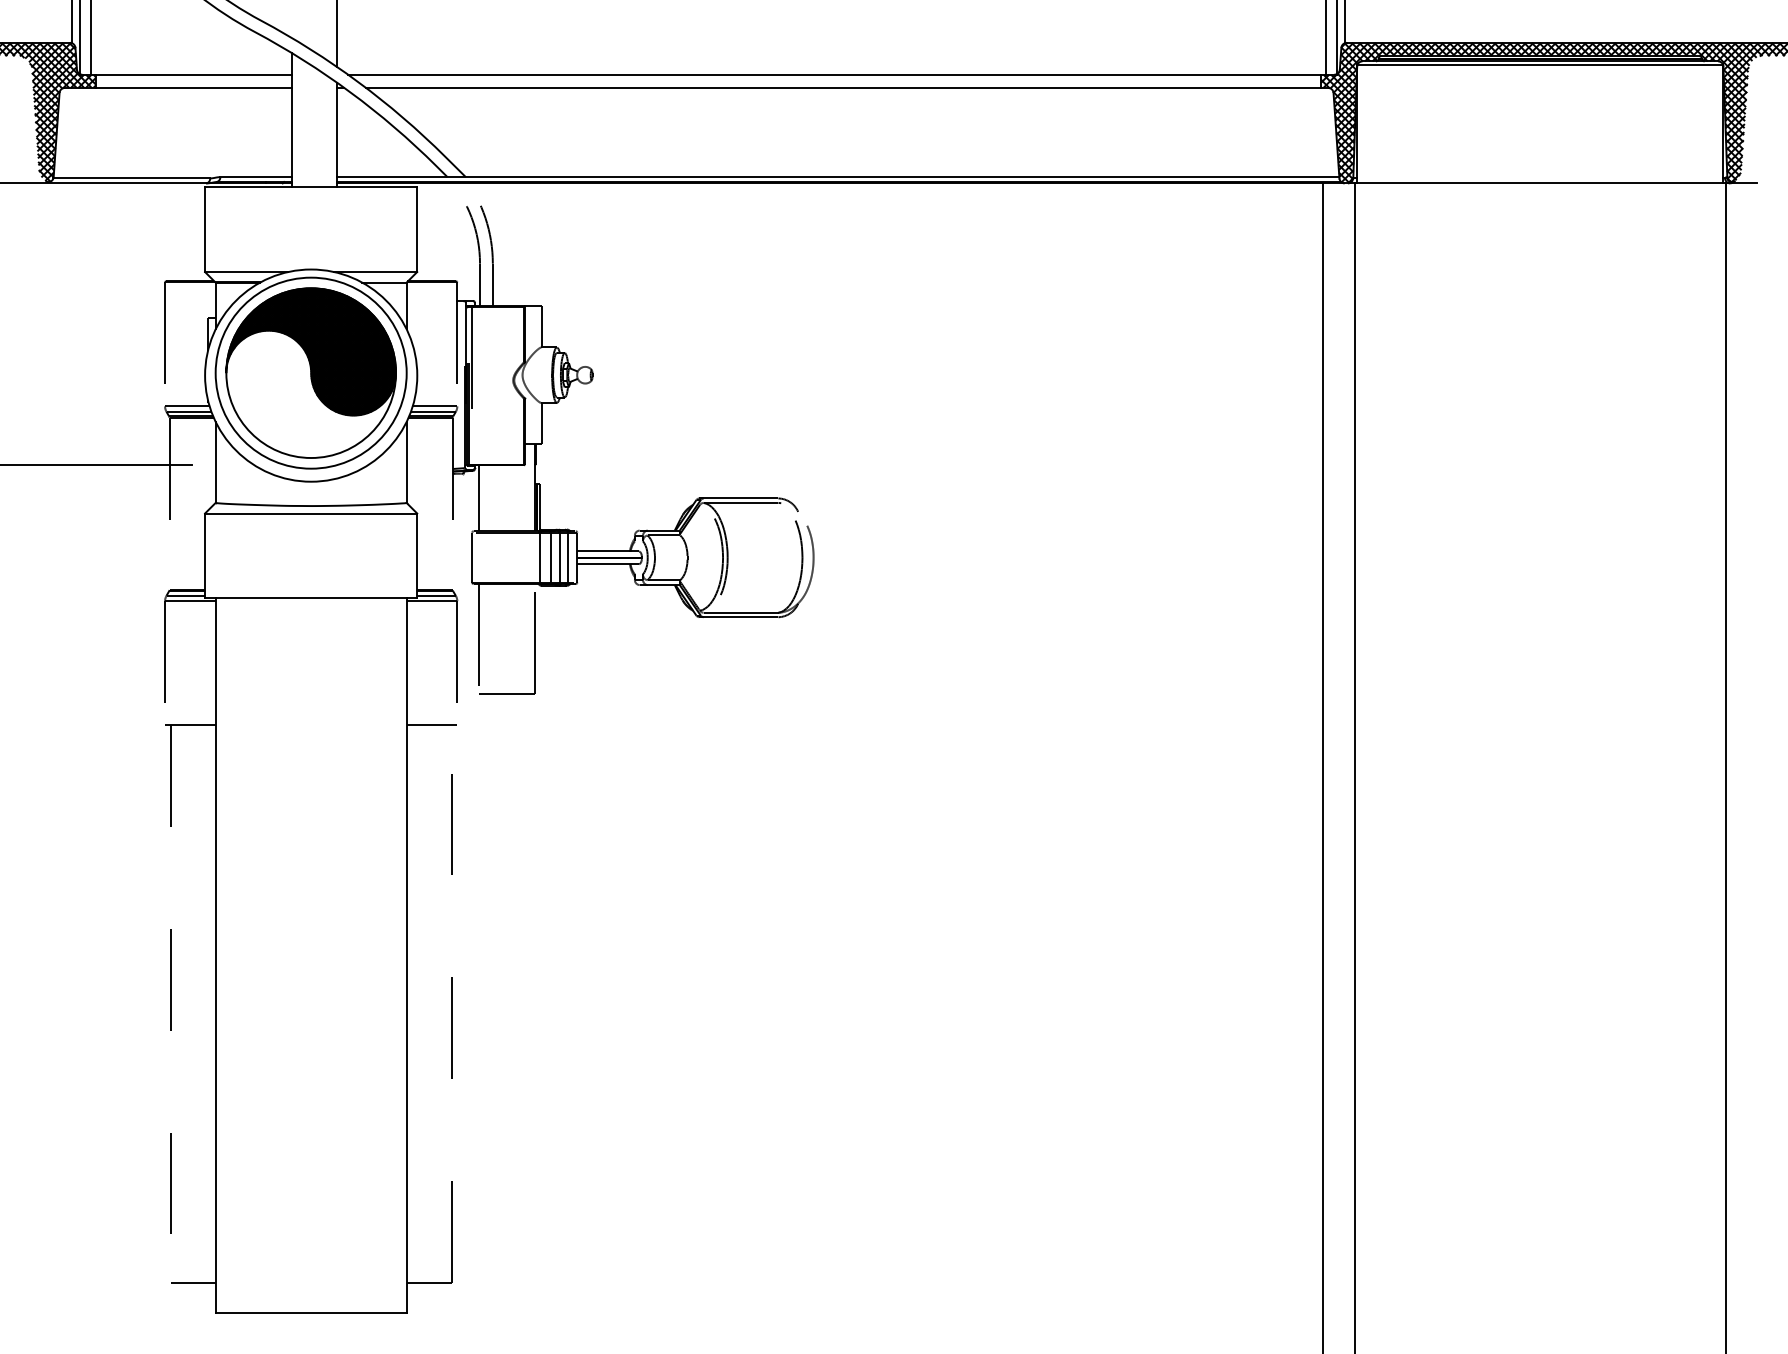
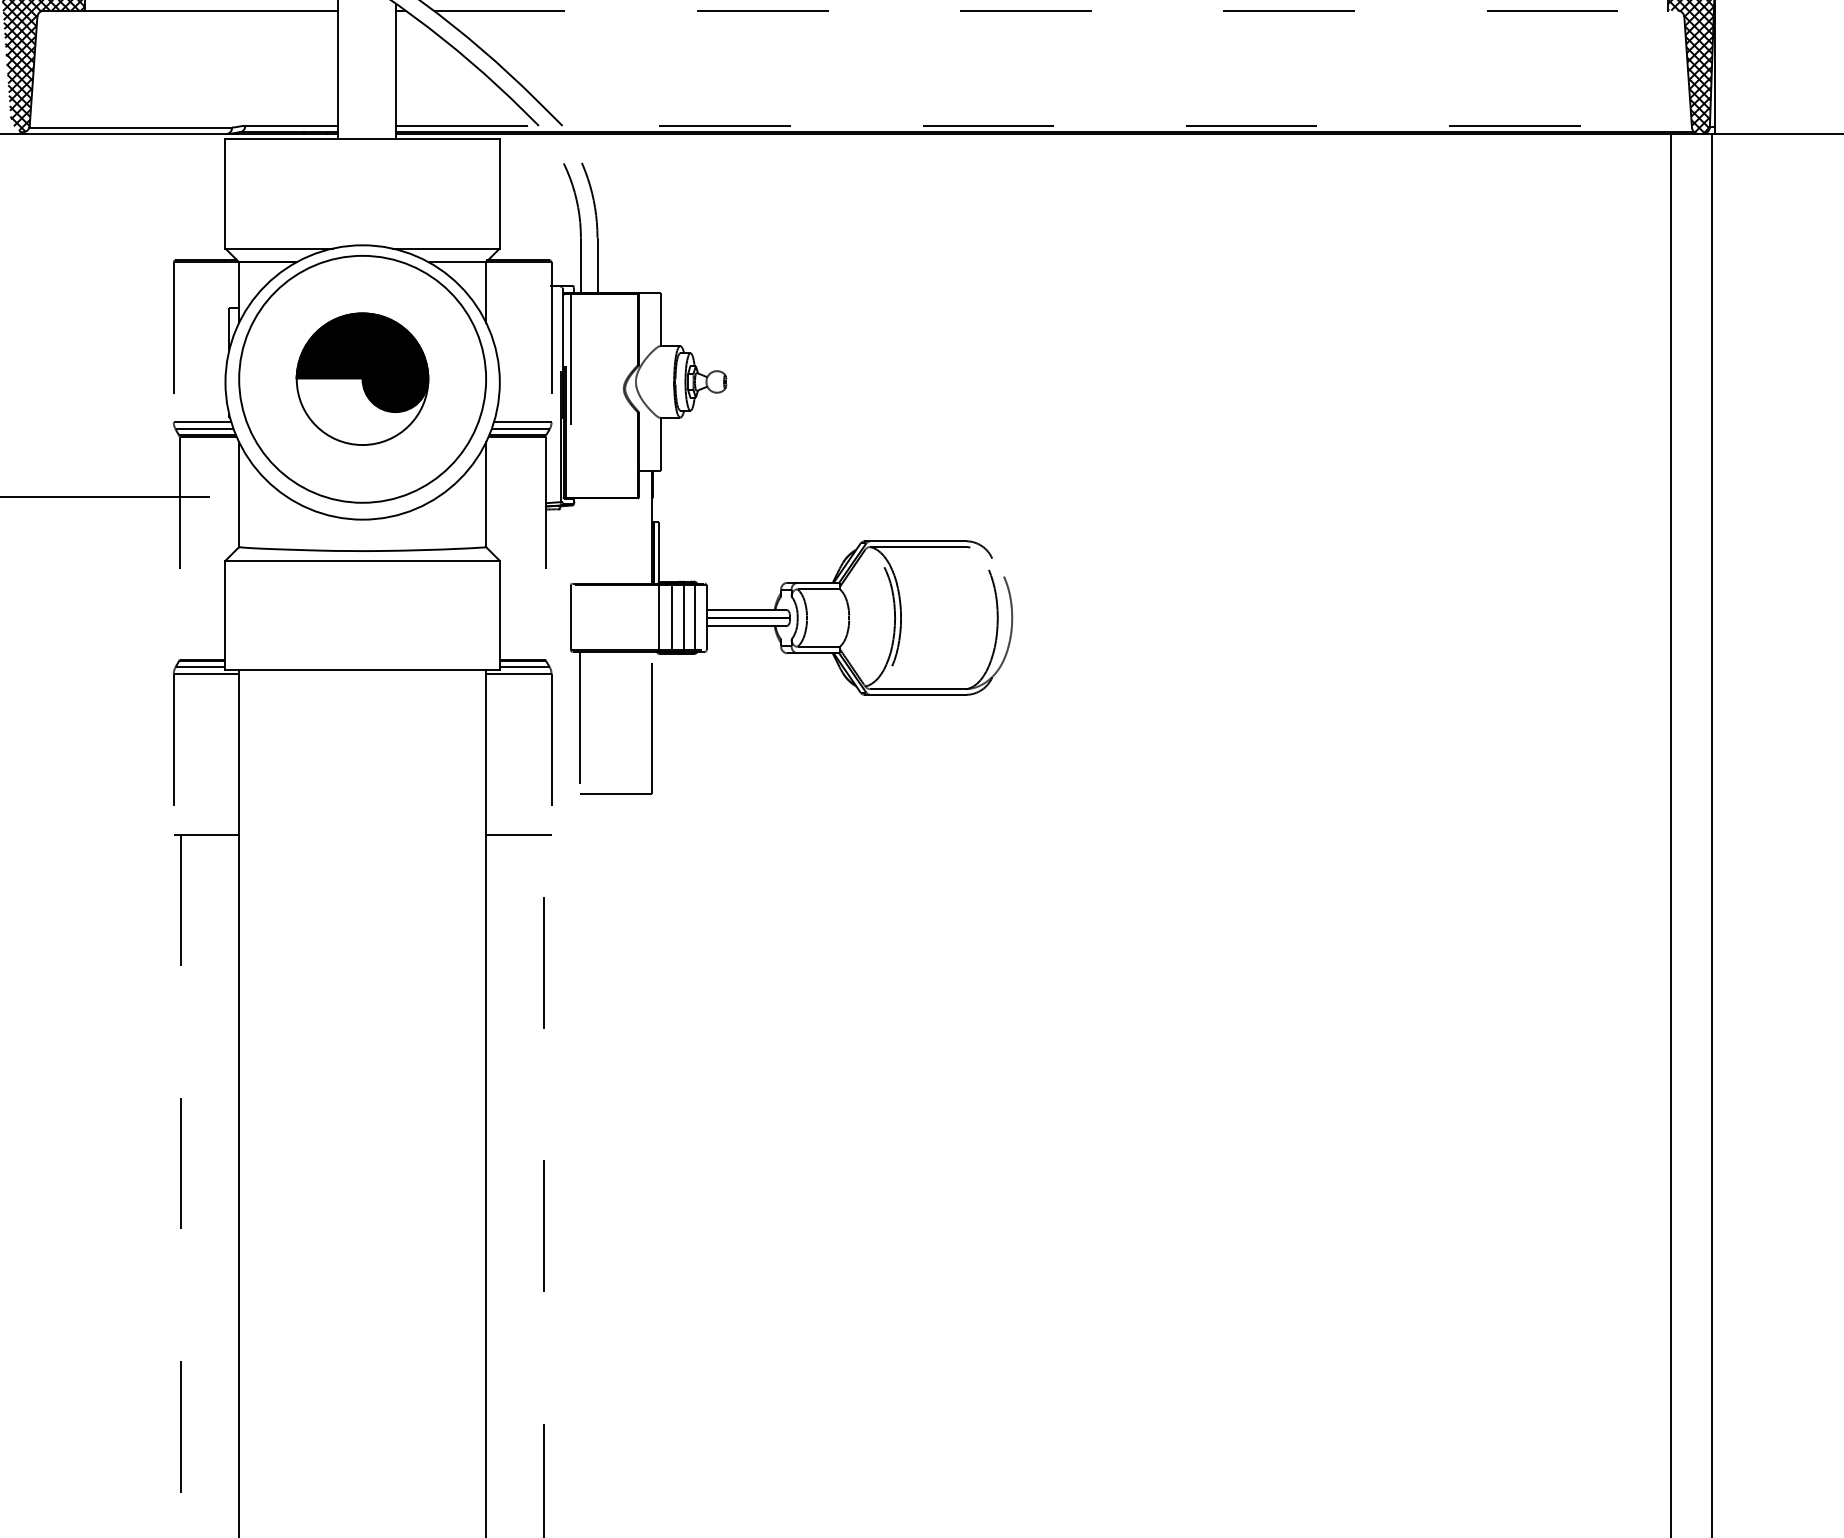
line: (847, 87) -> (1055, 9), solid -> dashed
line: (838, 177) -> (1044, 126), solid -> dashed
part: (310, 372) -> (361, 378), size x0.6
line: (479, 498) -> (580, 541), removed

